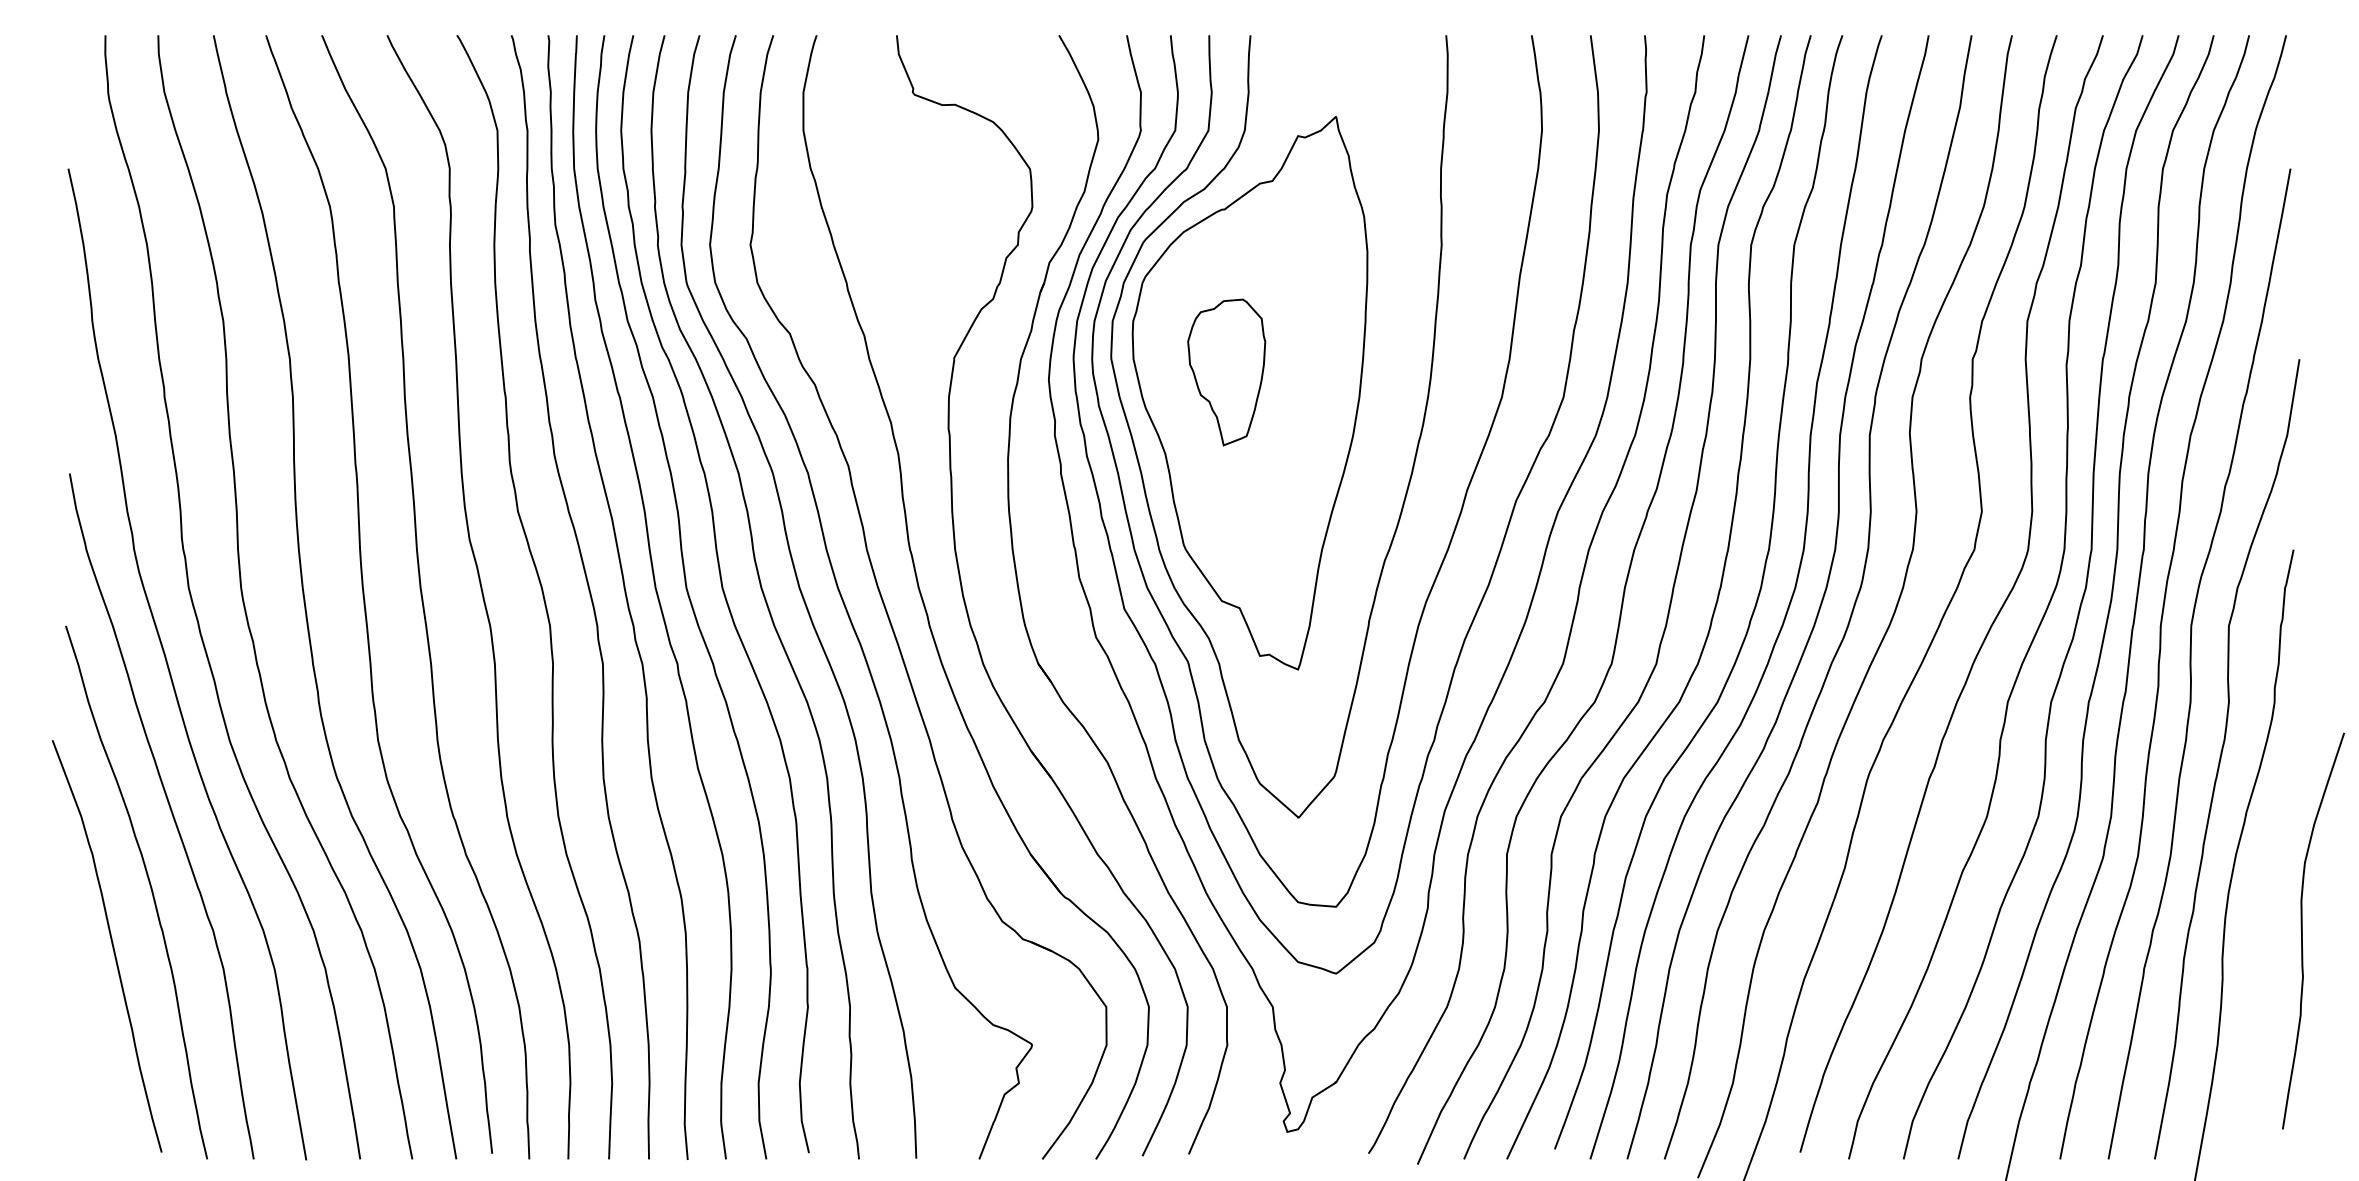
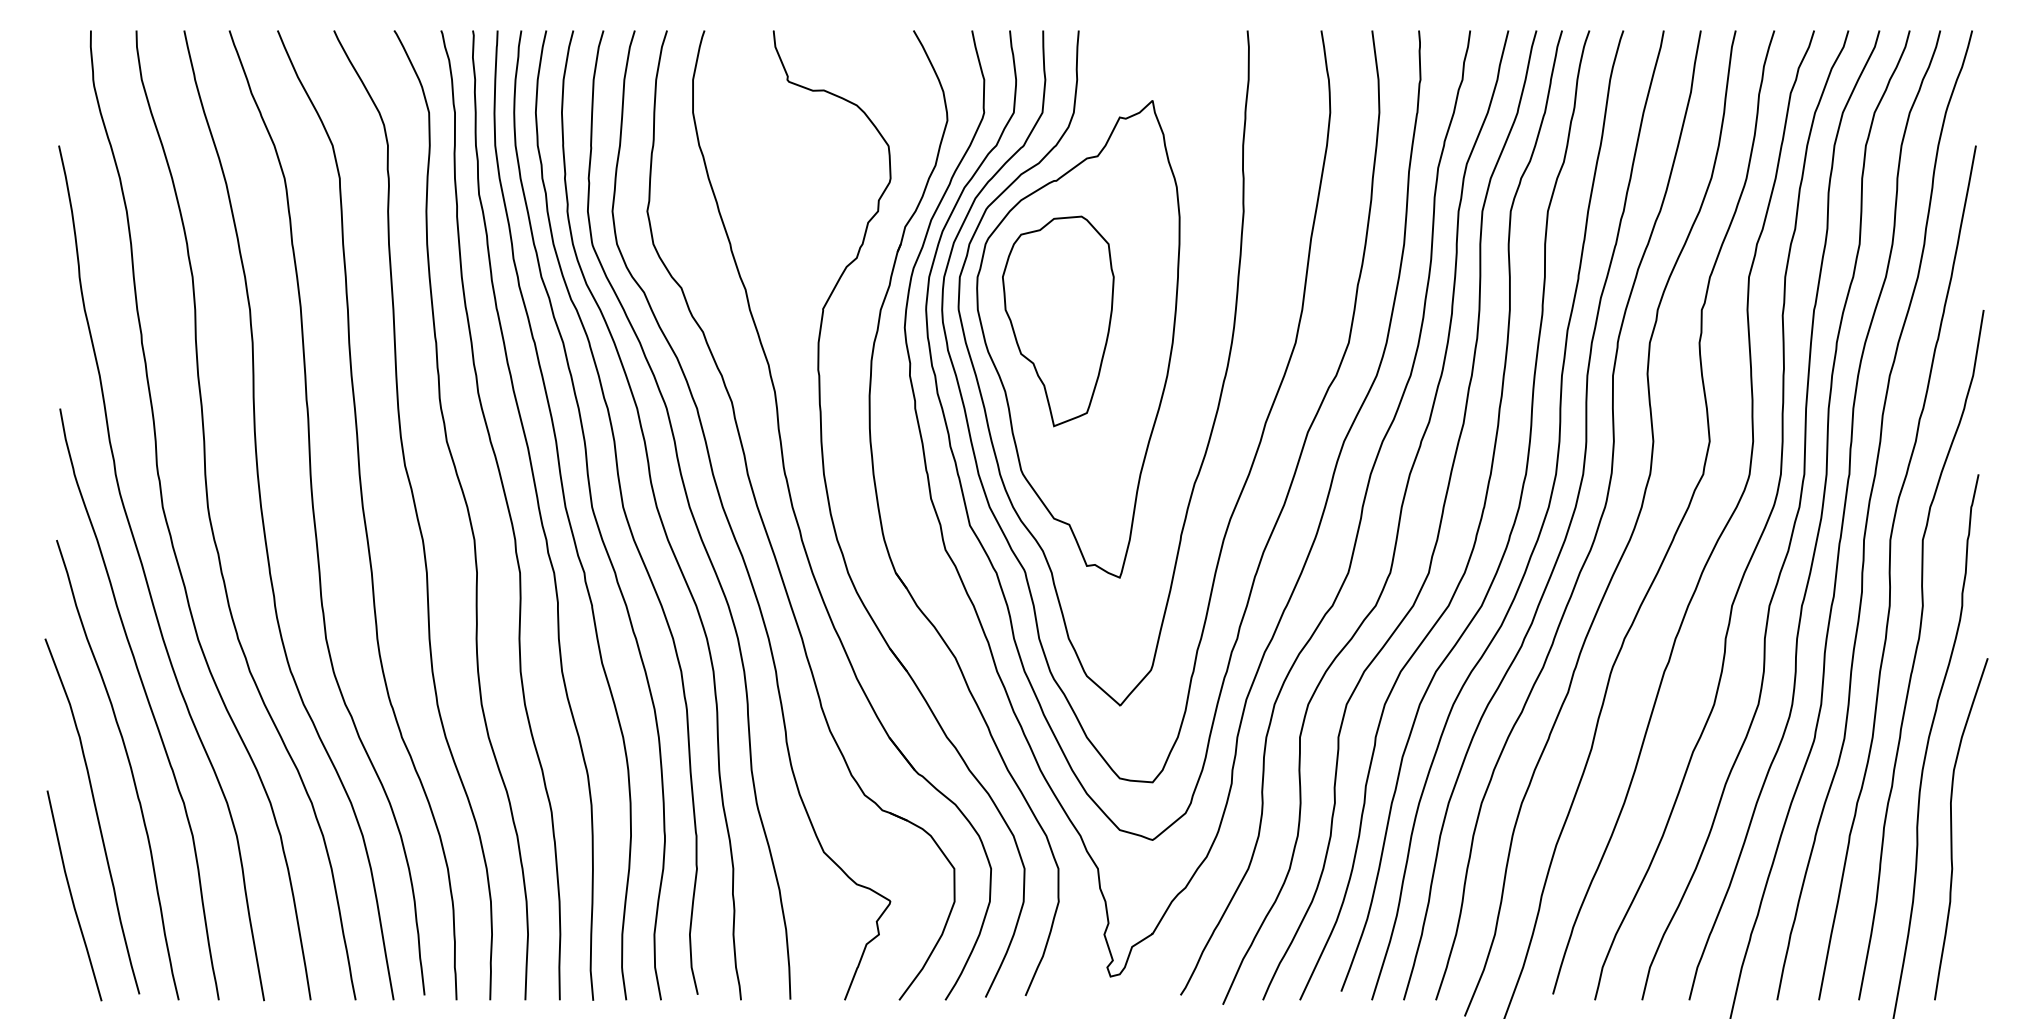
part: (1226, 372) -> (1058, 321), size x1.67
curve: (2302, 930) -> (1951, 828), moved
line: (84, 1040) -> (72, 897), added

